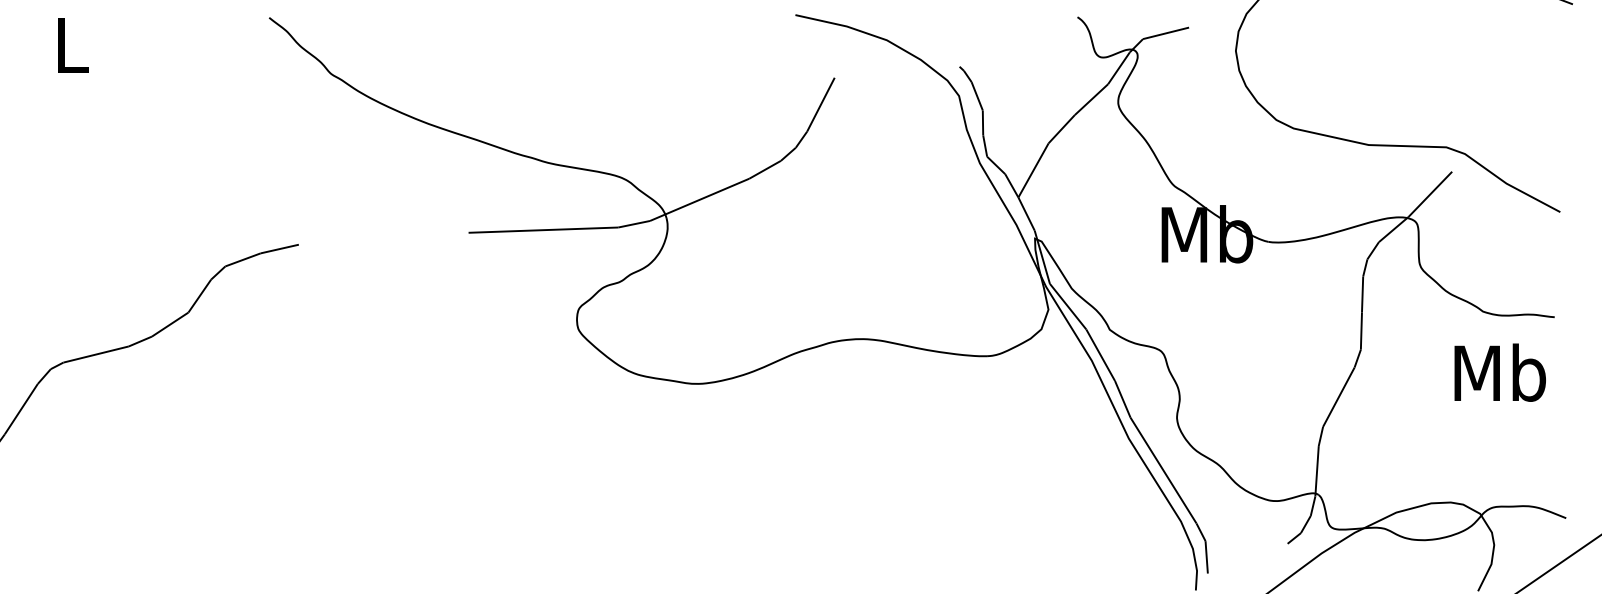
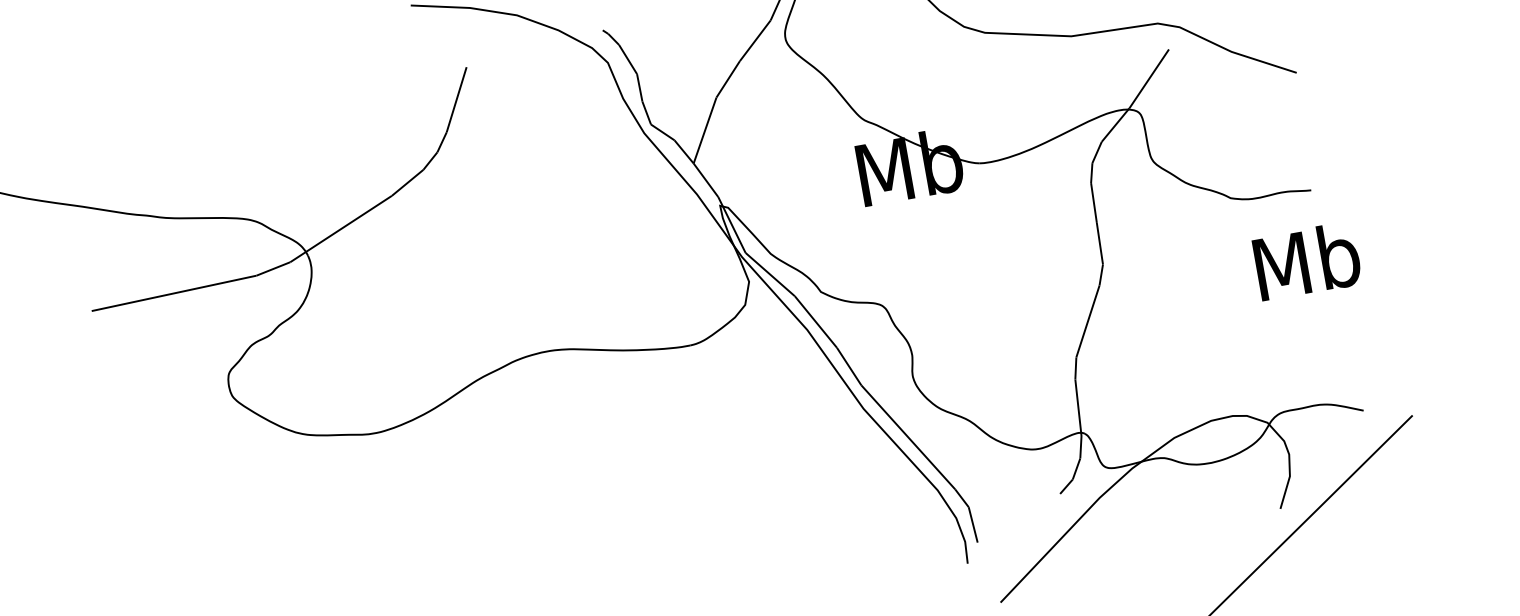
text: (1499, 372) -> (1306, 261), moved

